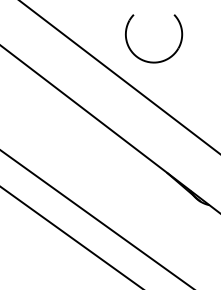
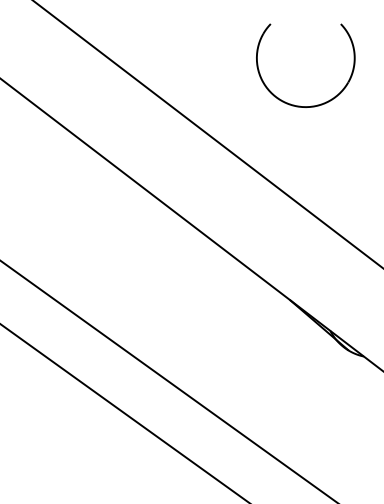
part: (160, 60) -> (317, 103), moved

